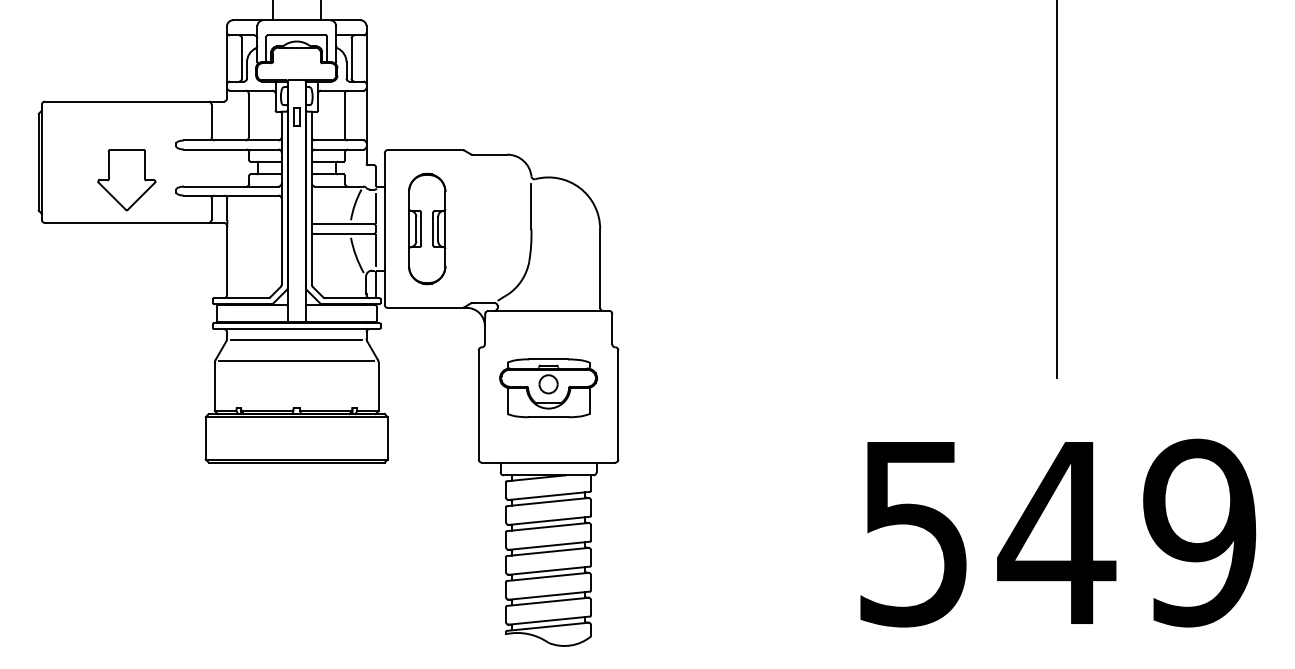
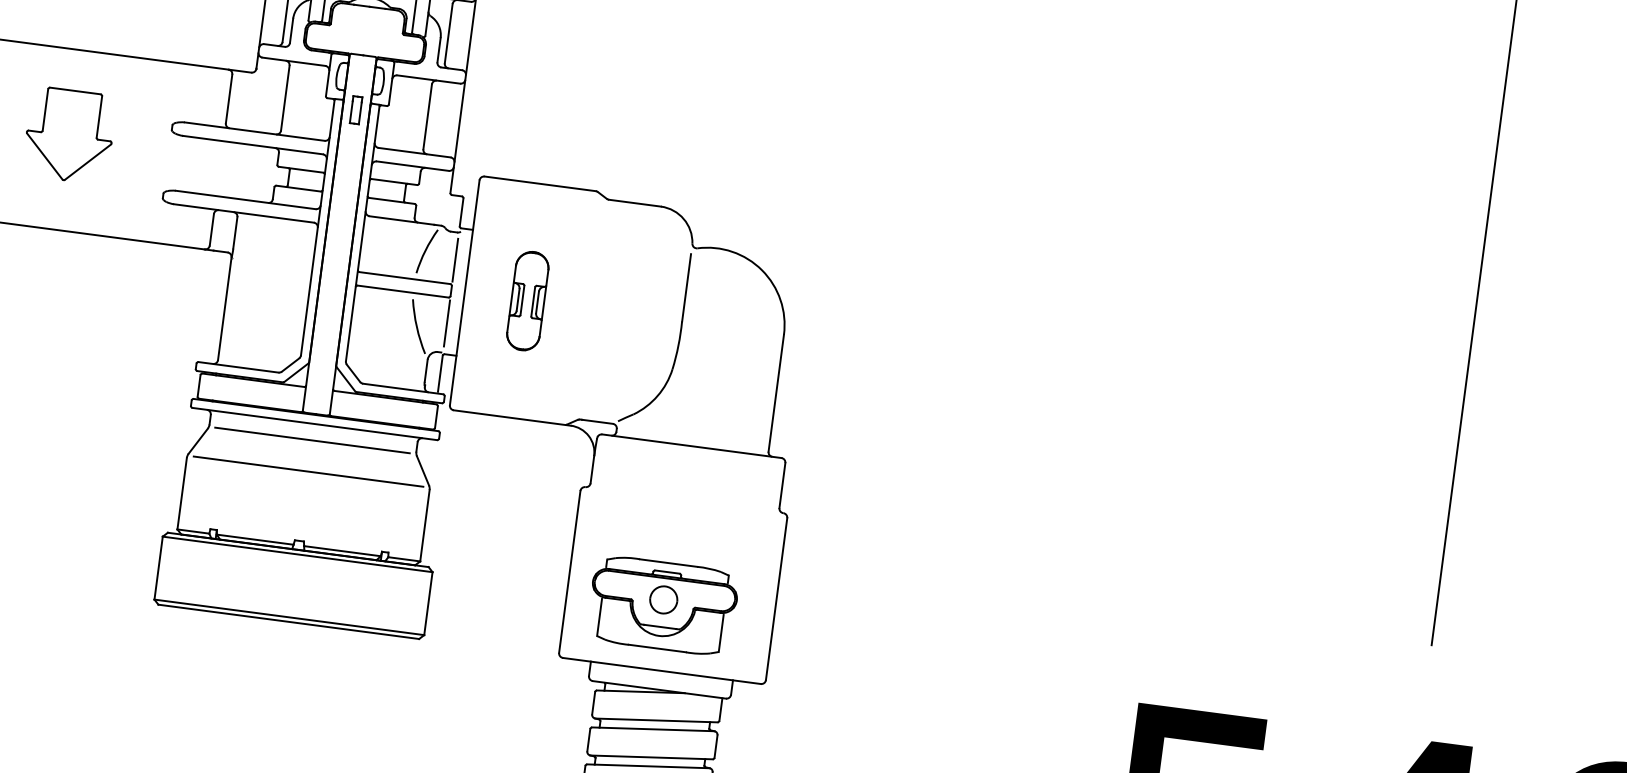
part: (126, 180) -> (68, 135), moved
part: (427, 228) -> (528, 300), size x0.6
part: (548, 388) -> (662, 606), moved

